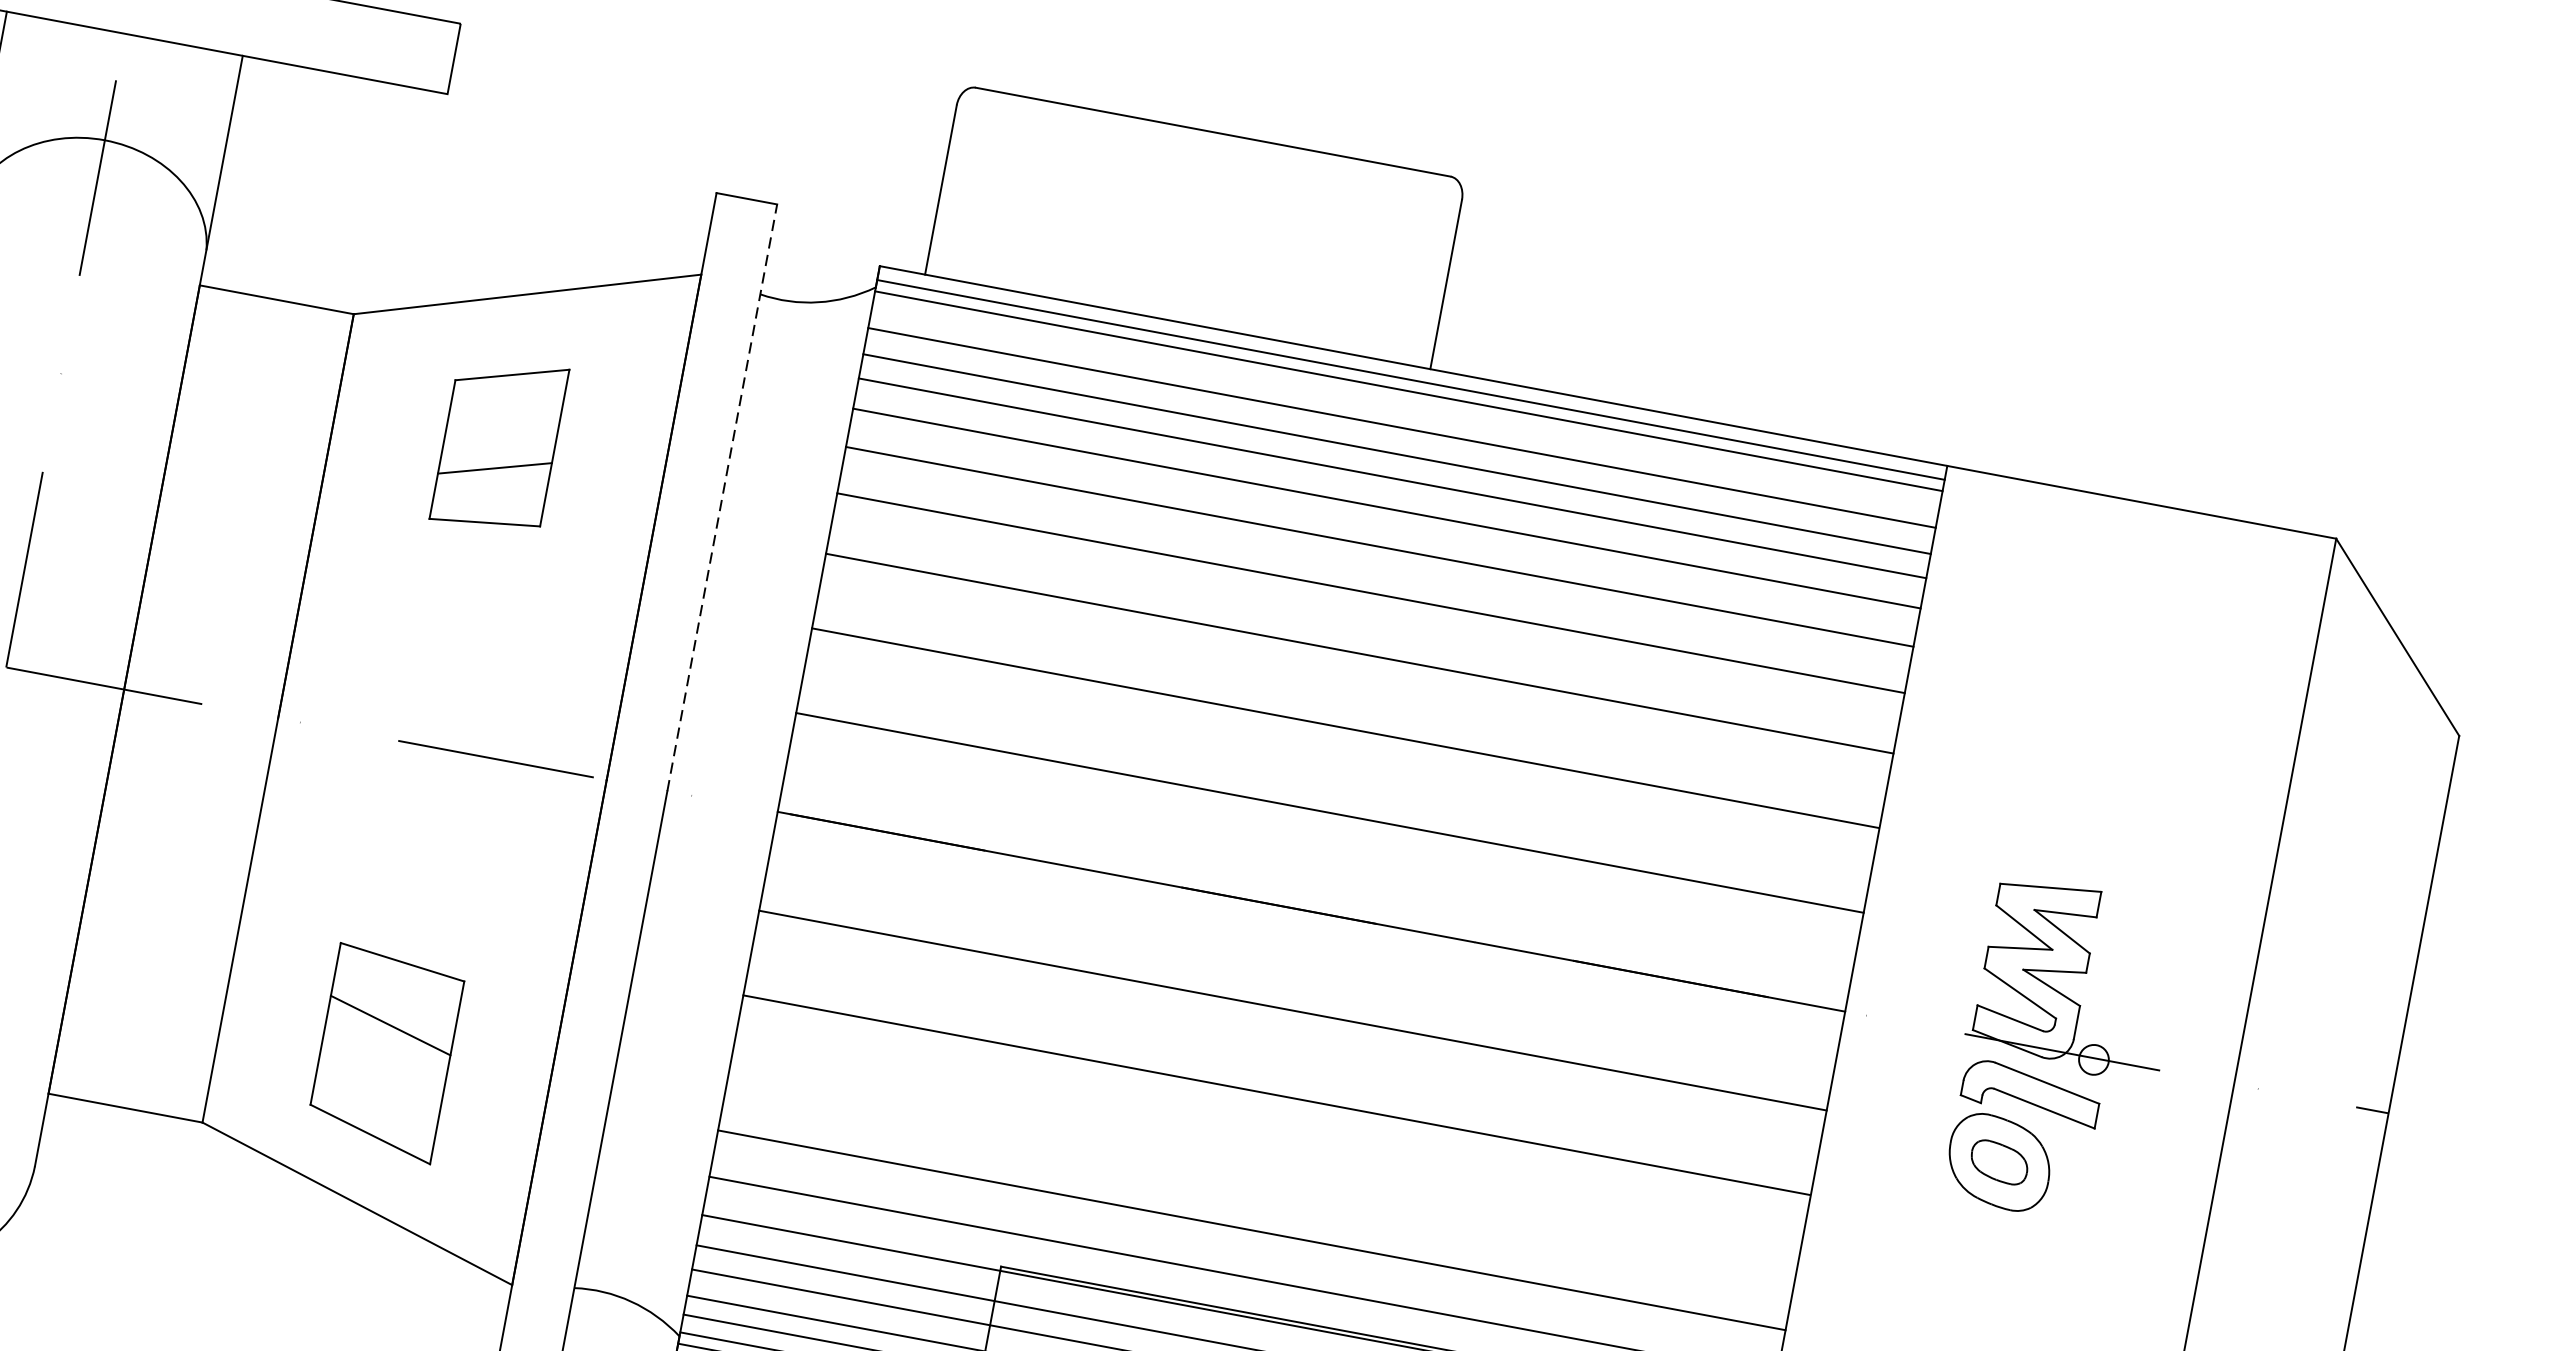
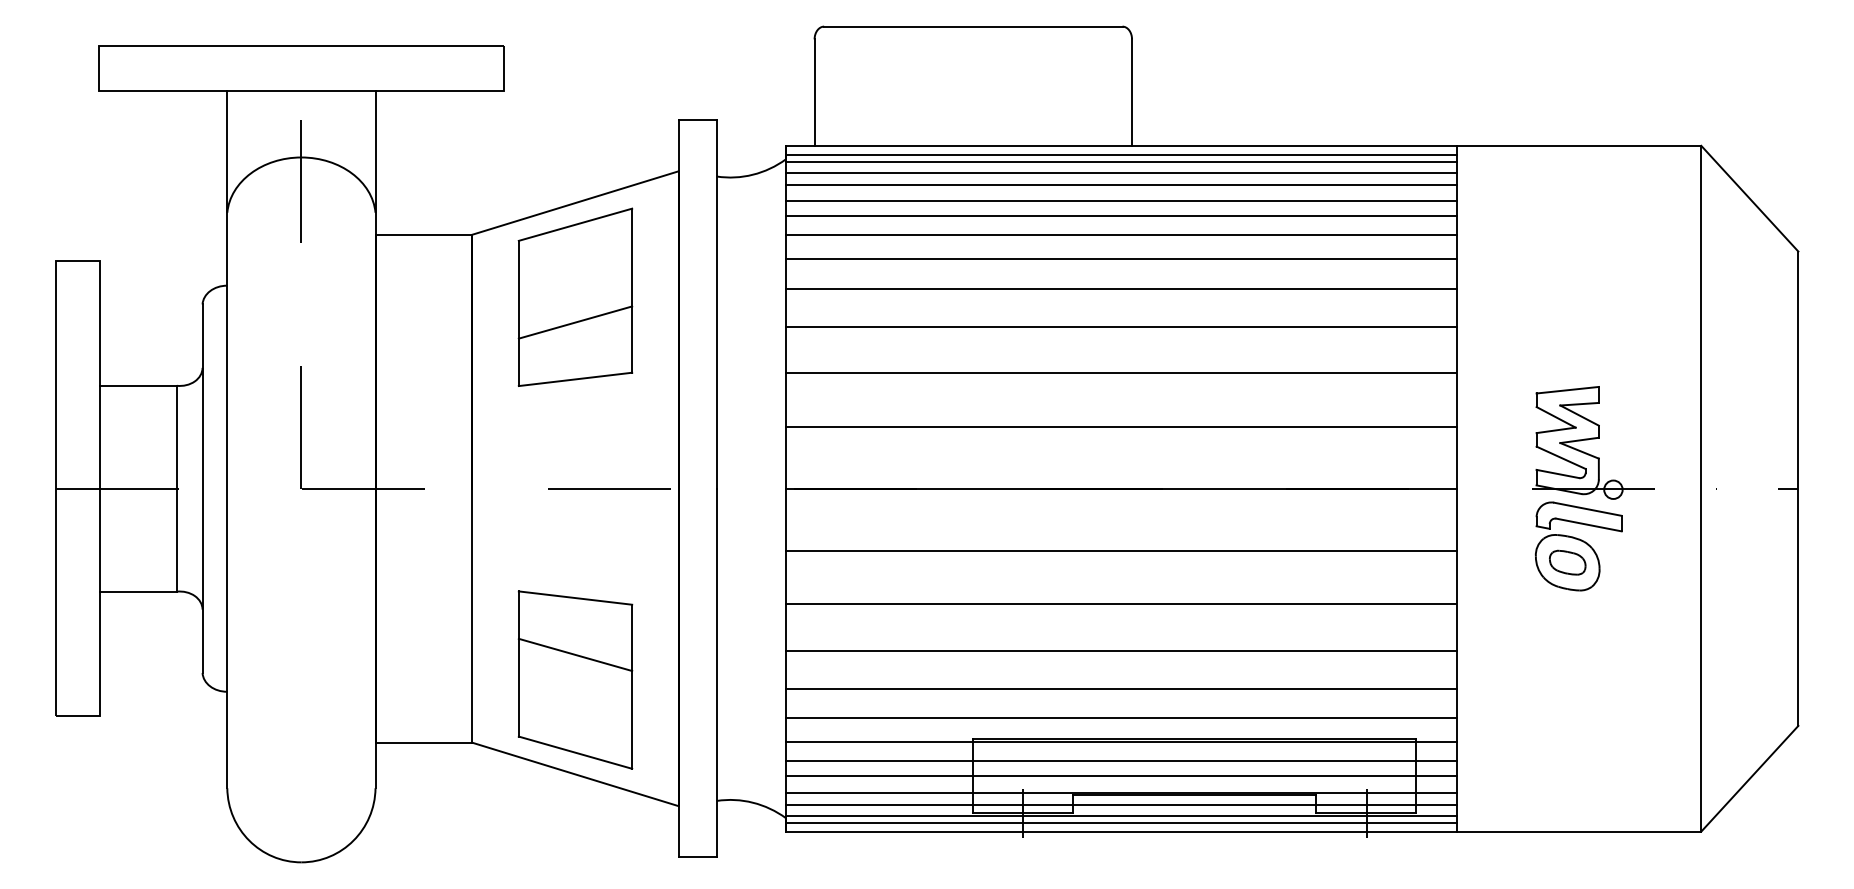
line: (1405, 408) -> (1121, 172), added
part: (499, 443) -> (575, 296), size x1.67
line: (722, 496) -> (716, 303), dashed -> solid
part: (385, 1052) -> (575, 679), size x1.43
line: (1263, 1169) -> (1121, 650), added

